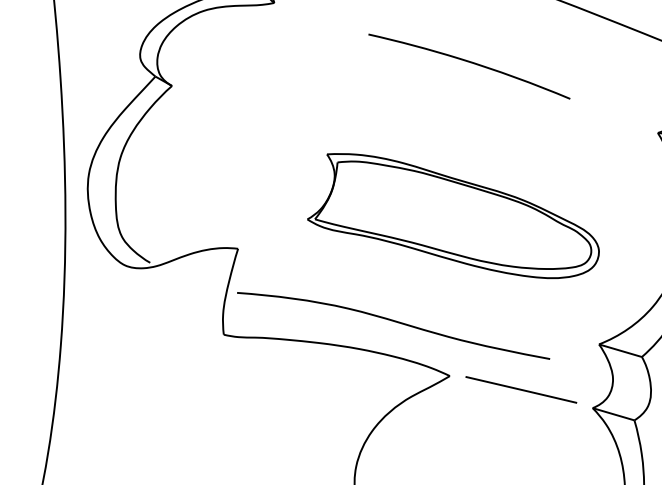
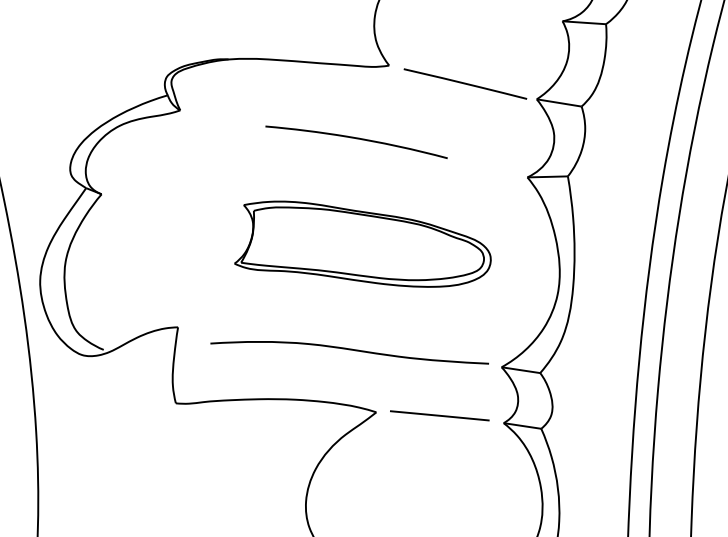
part: (455, 216) -> (362, 243), moved
curve: (393, 322) -> (349, 350), moved

